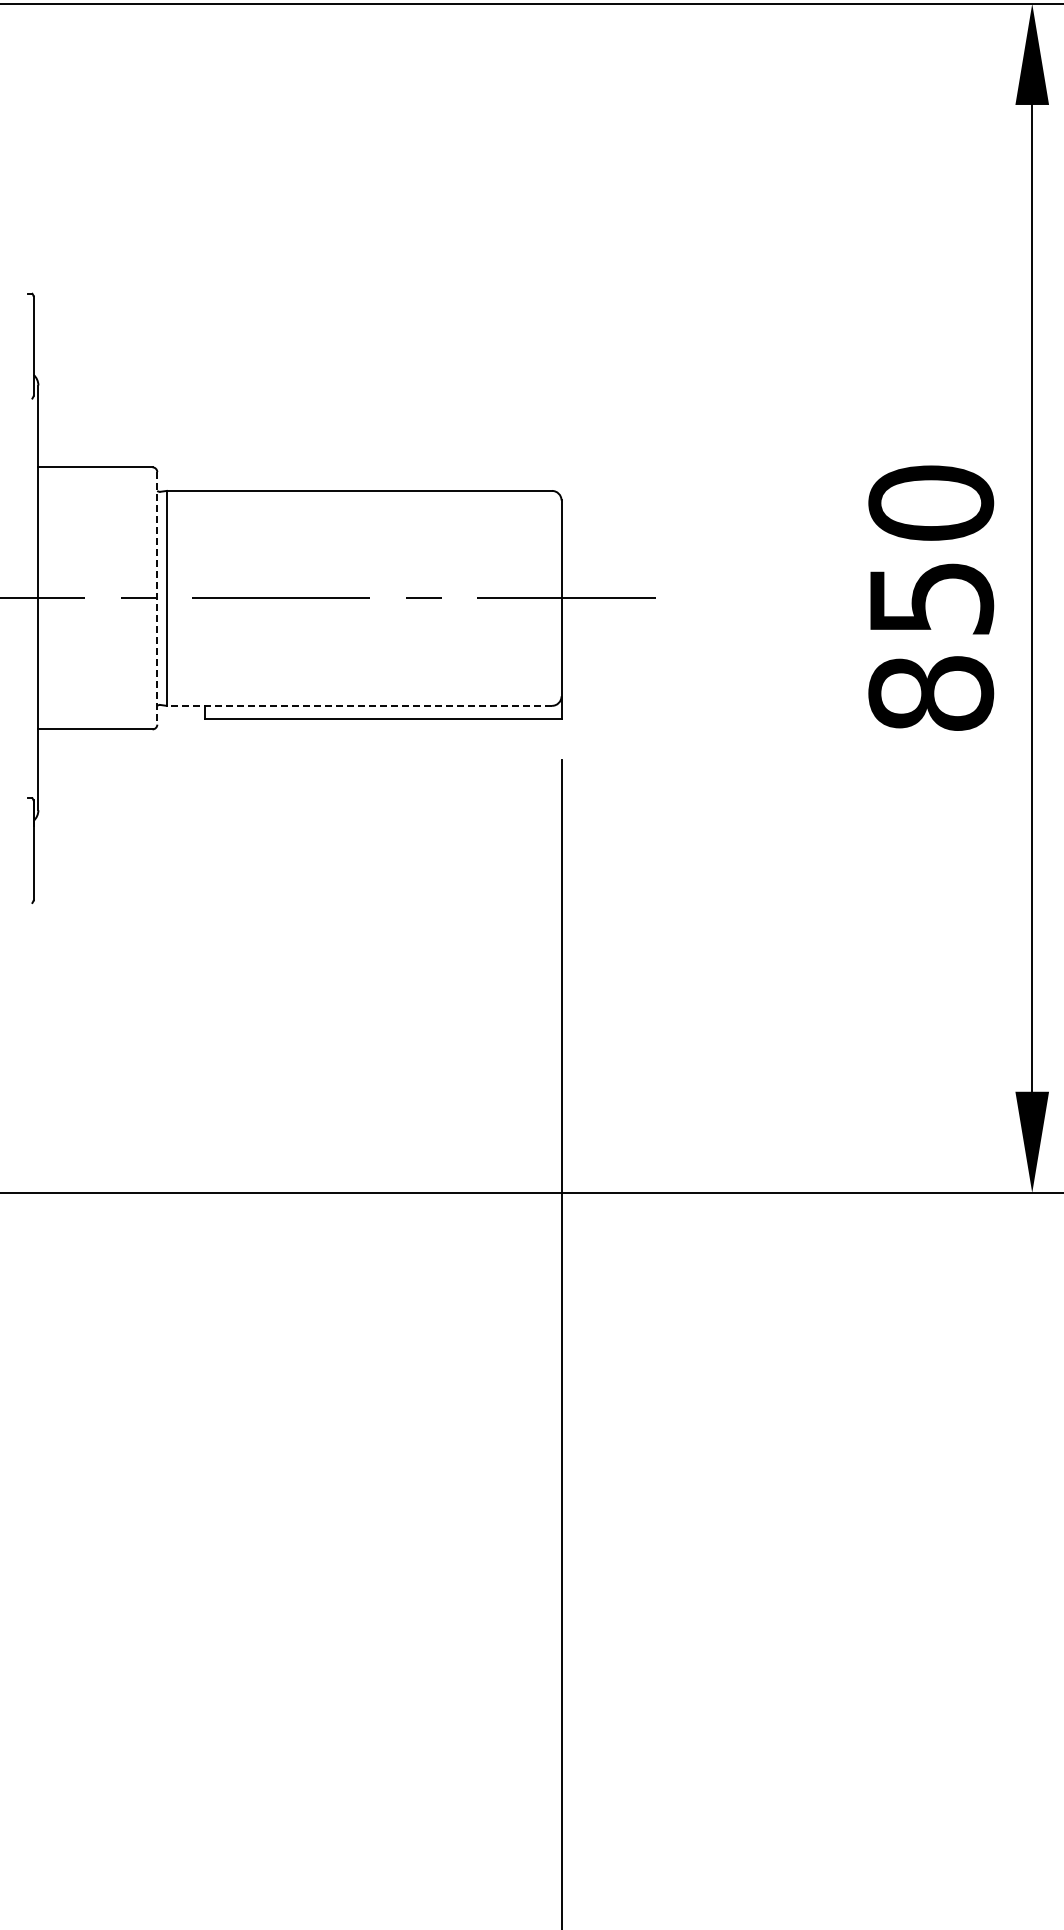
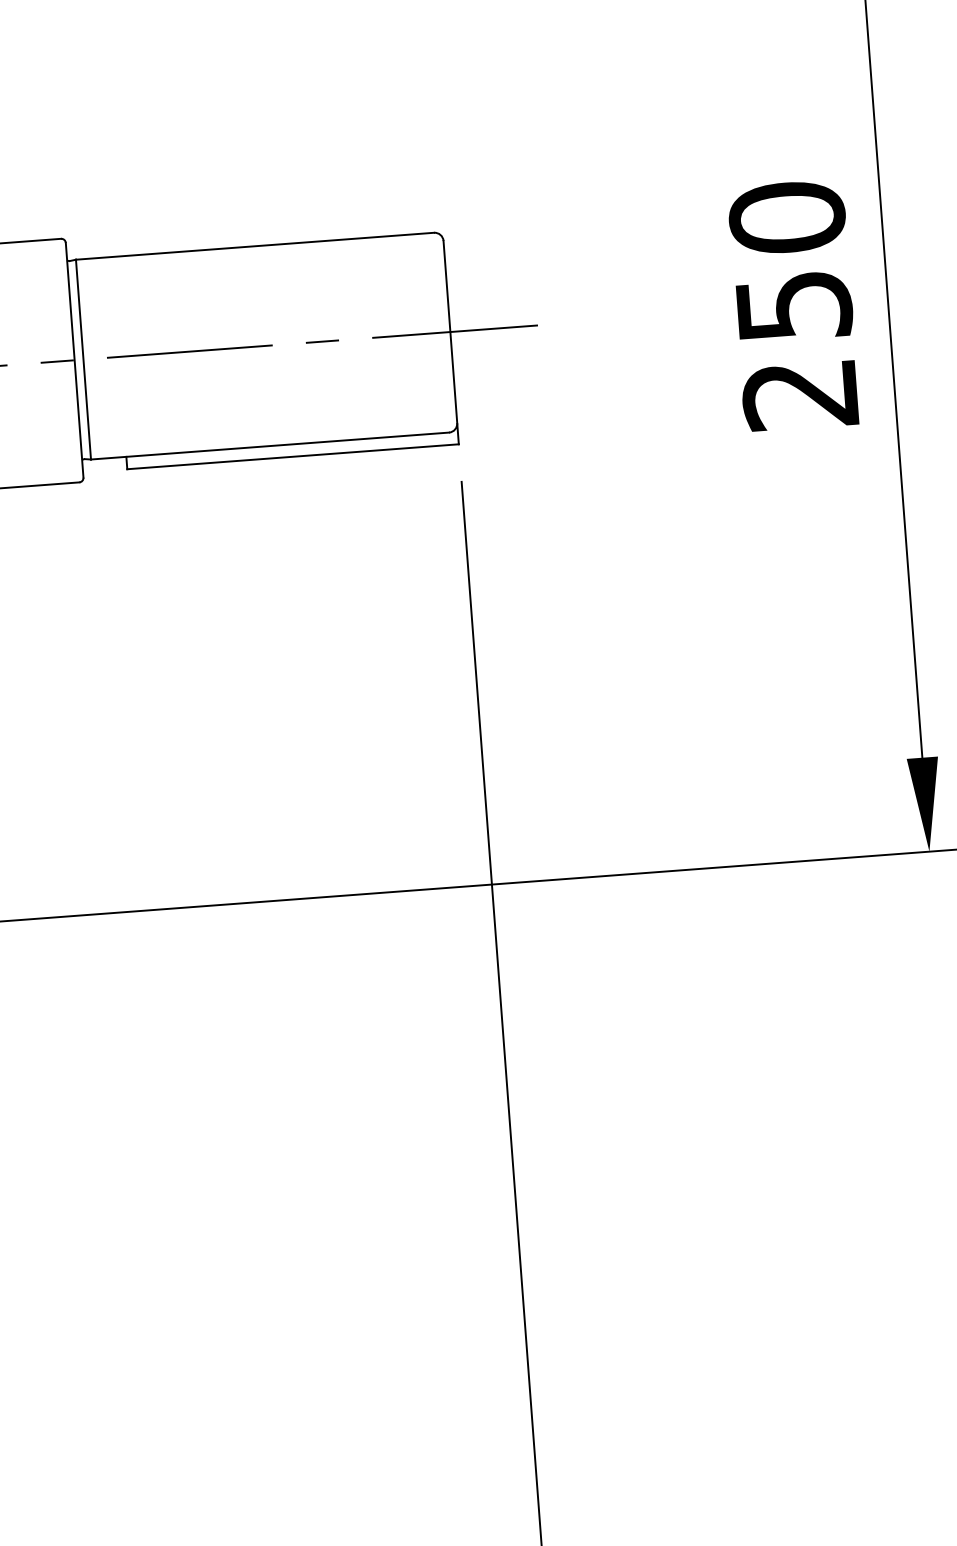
line: (157, 598) -> (74, 360), dashed -> solid
text: (931, 693) -> (800, 394), 850 -> 250
line: (359, 705) -> (270, 445), dashed -> solid

